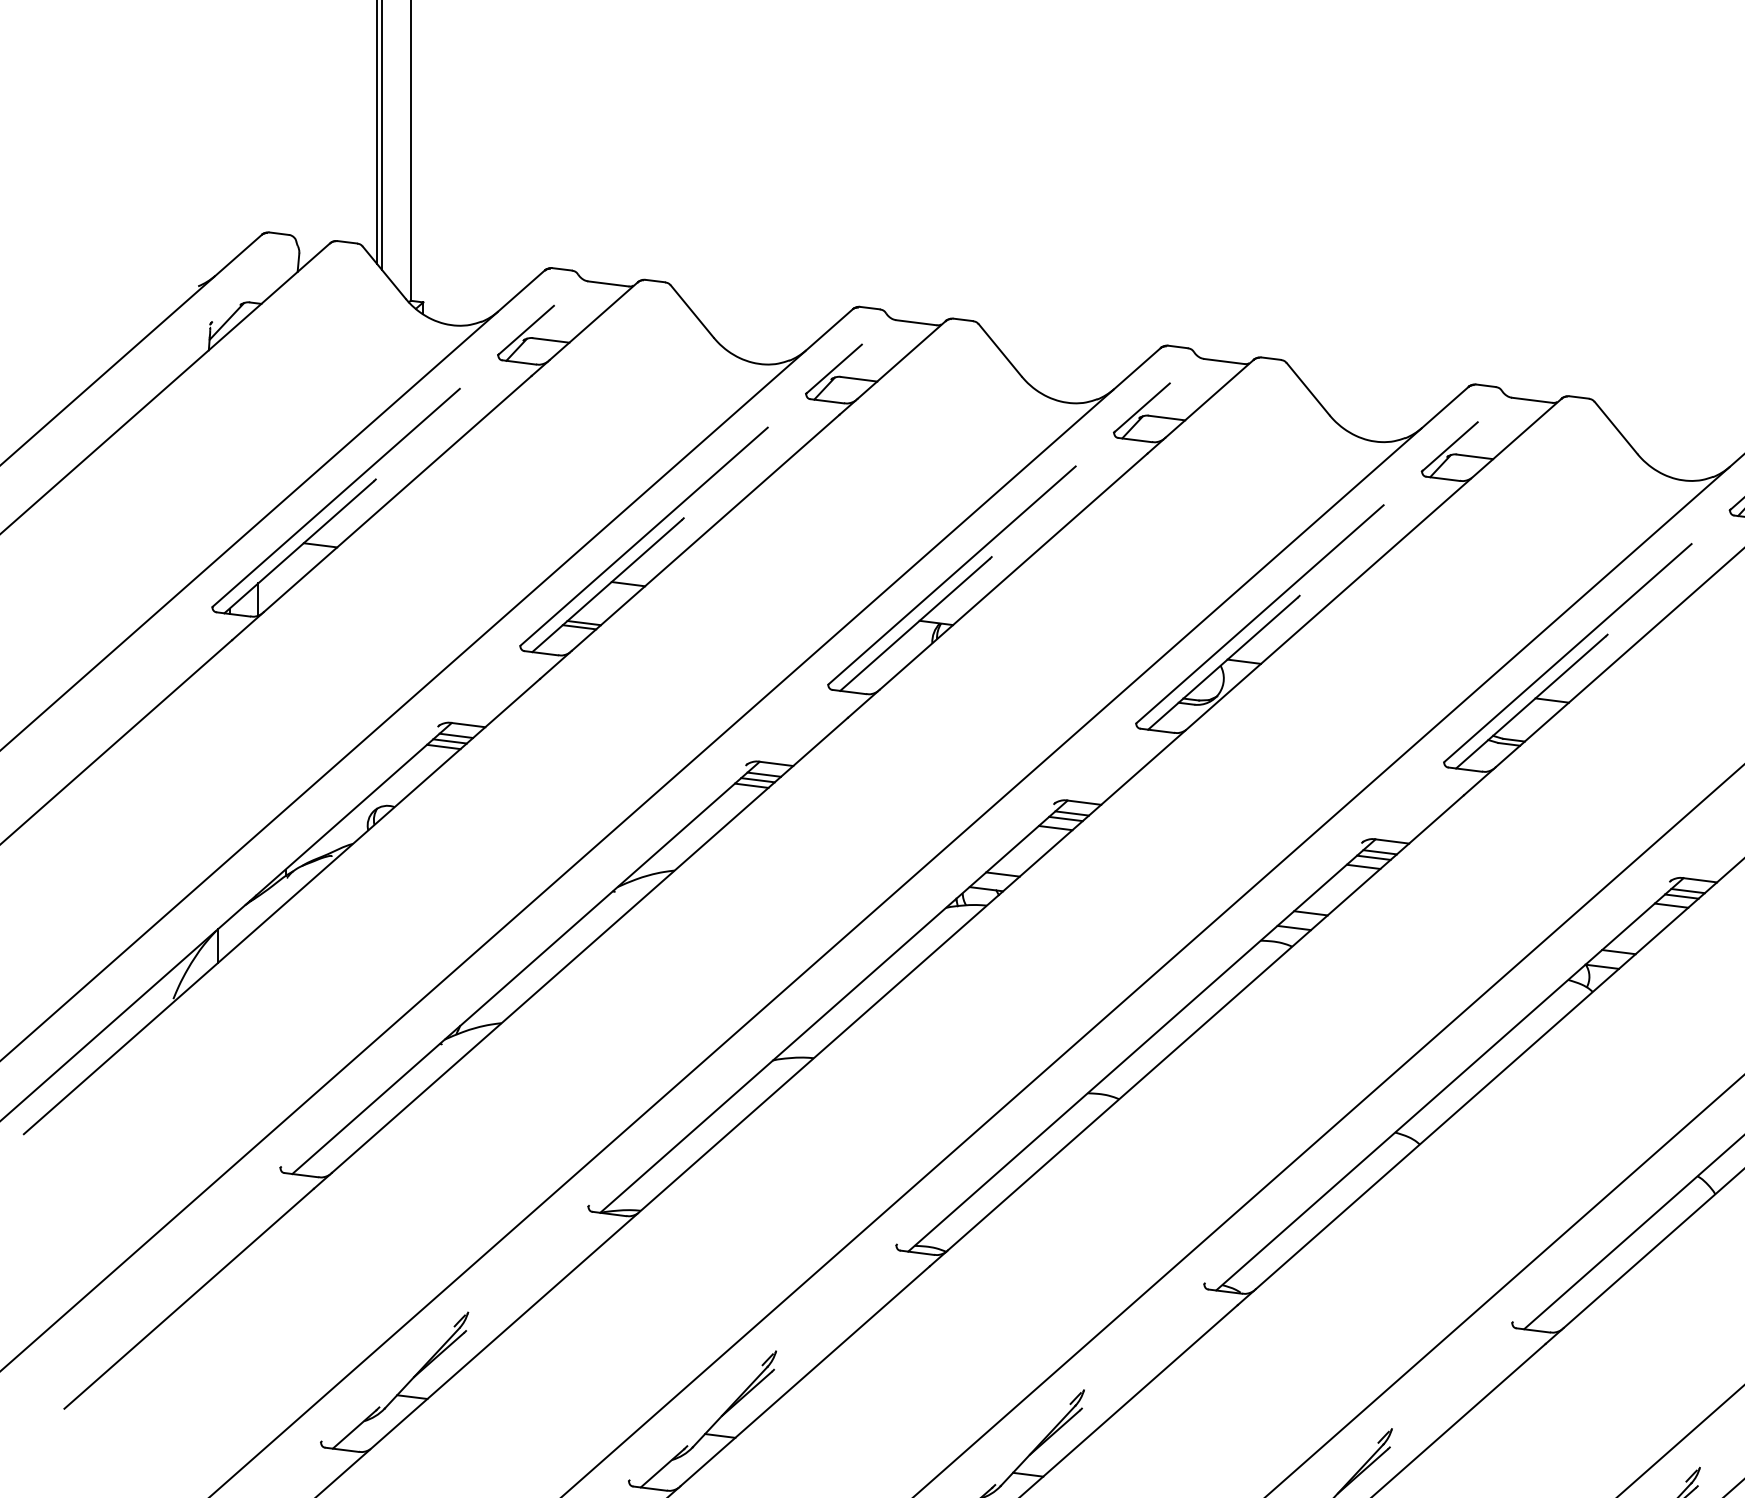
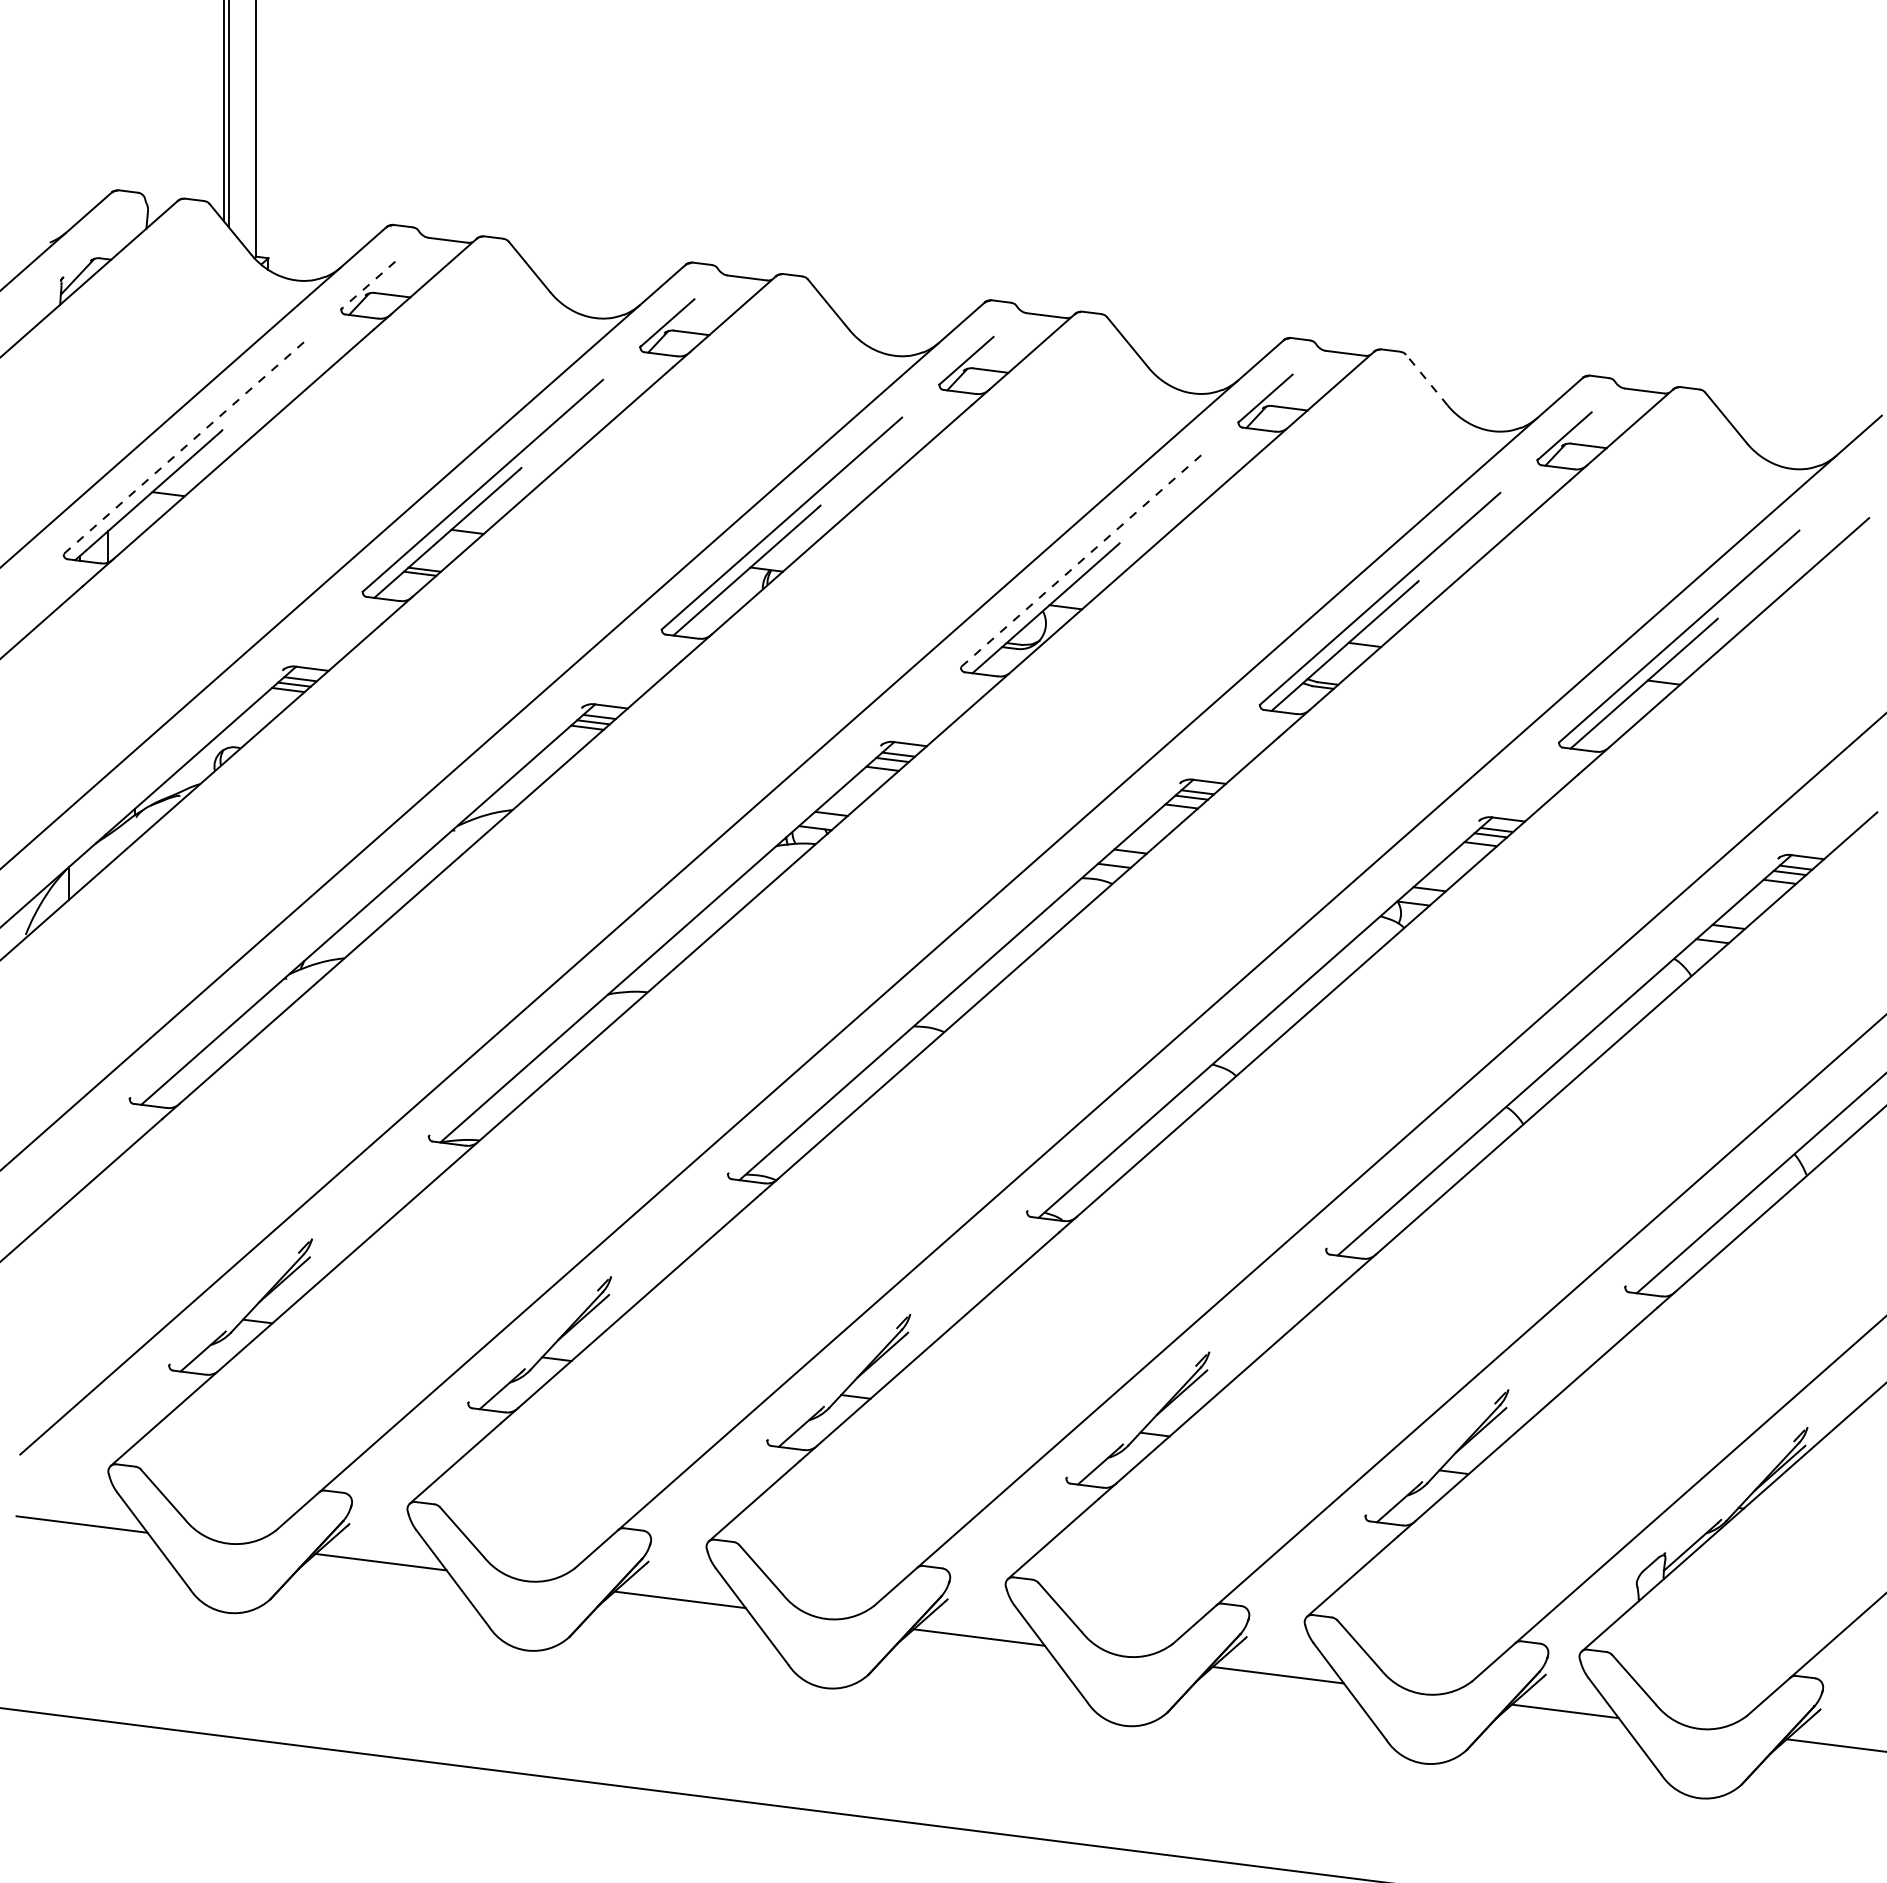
line: (525, 330) -> (367, 285), solid -> dashed
line: (1616, 428) -> (1427, 380), solid -> dashed
line: (335, 498) -> (183, 448), solid -> dashed
line: (1259, 614) -> (1080, 561), solid -> dashed

